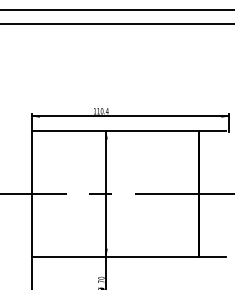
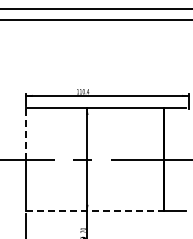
line: (32, 163) -> (26, 134), solid -> dashed
line: (115, 256) -> (94, 211), solid -> dashed

